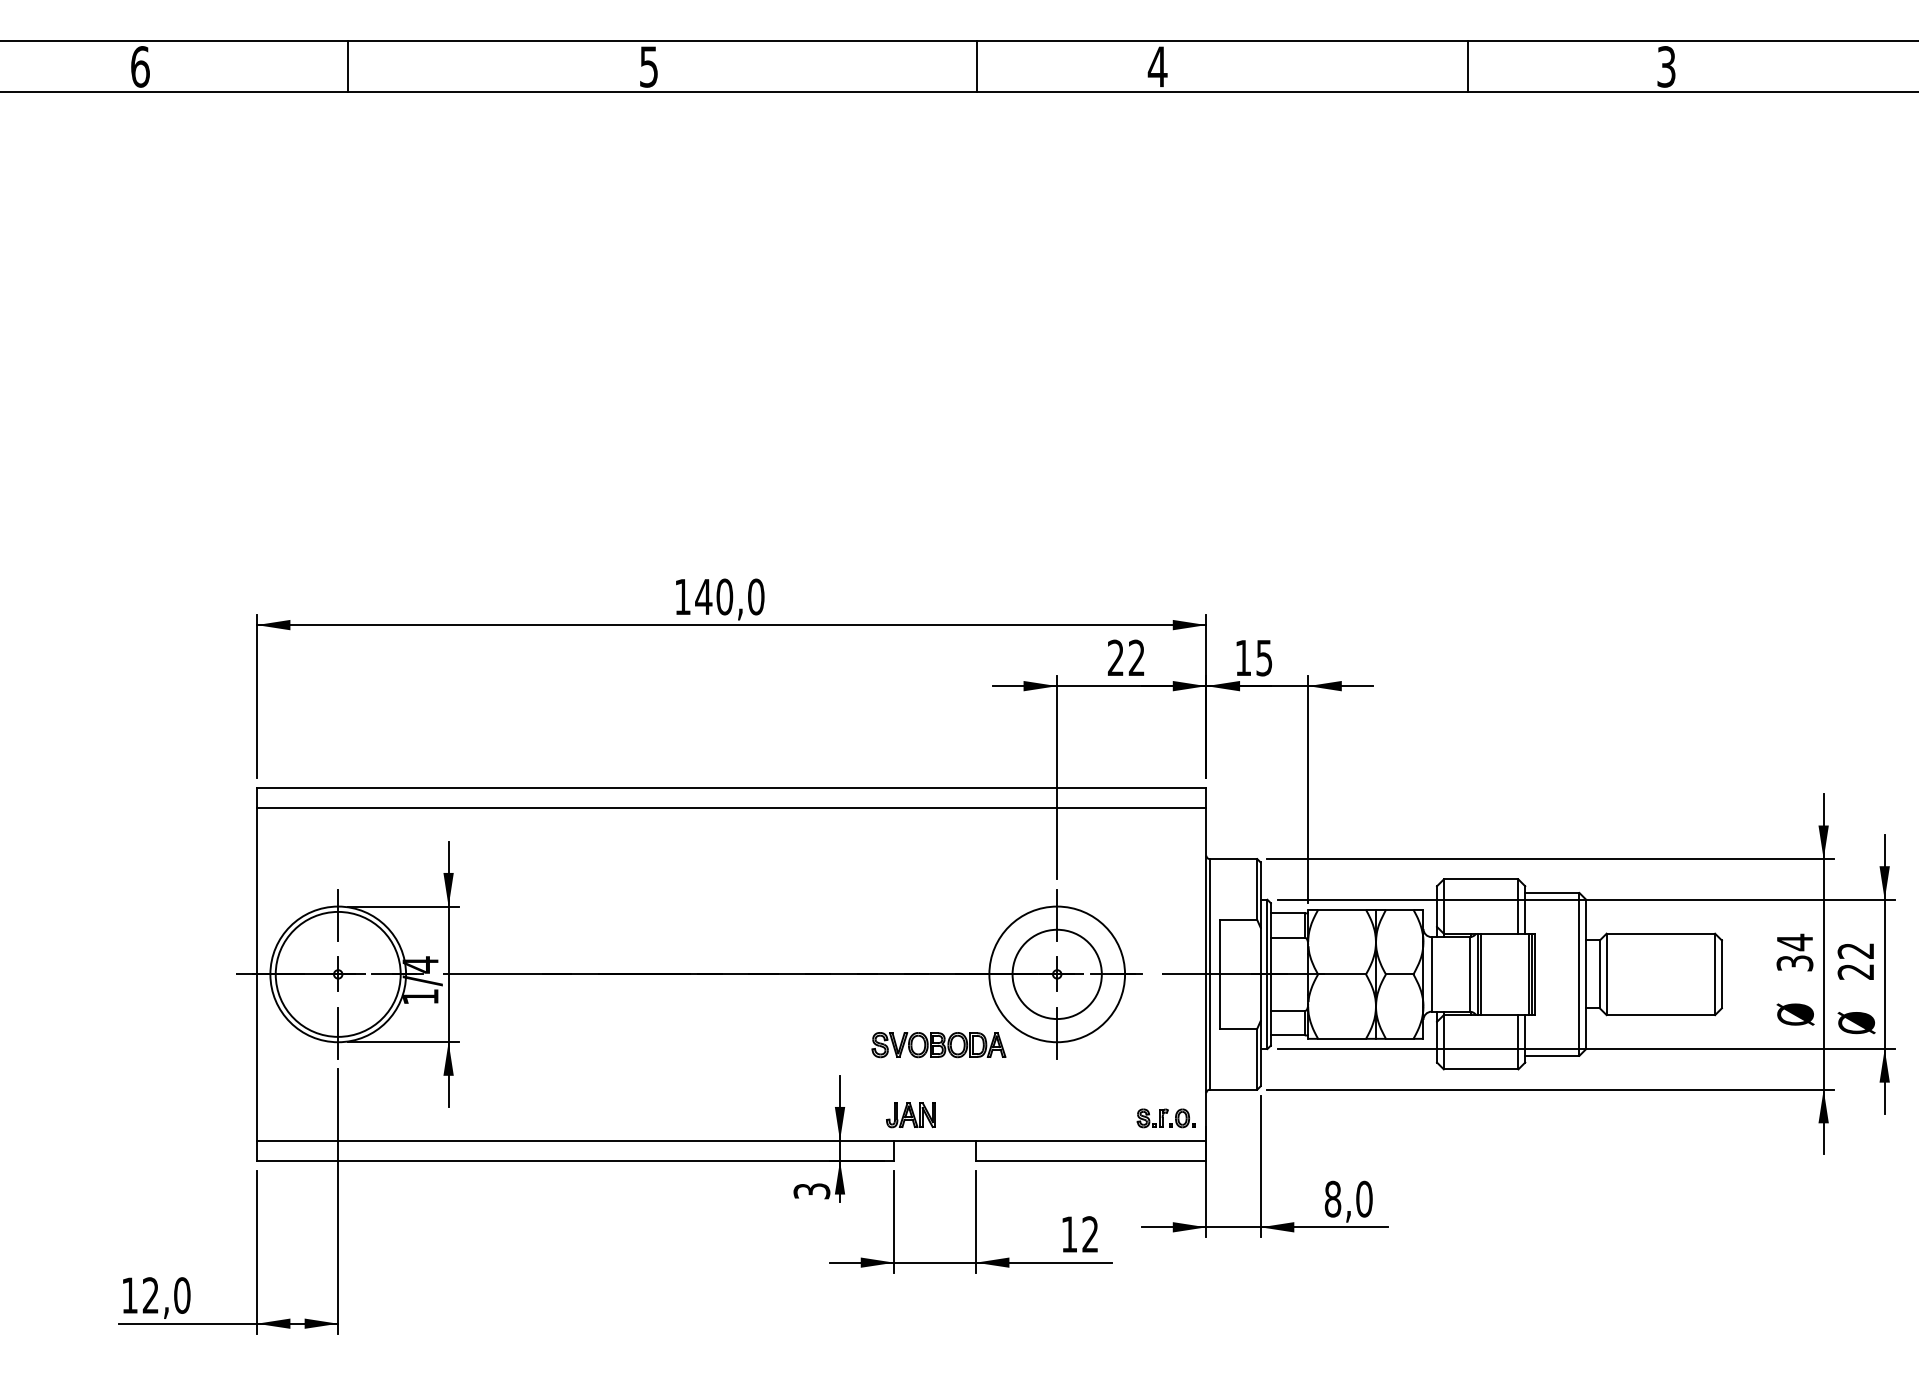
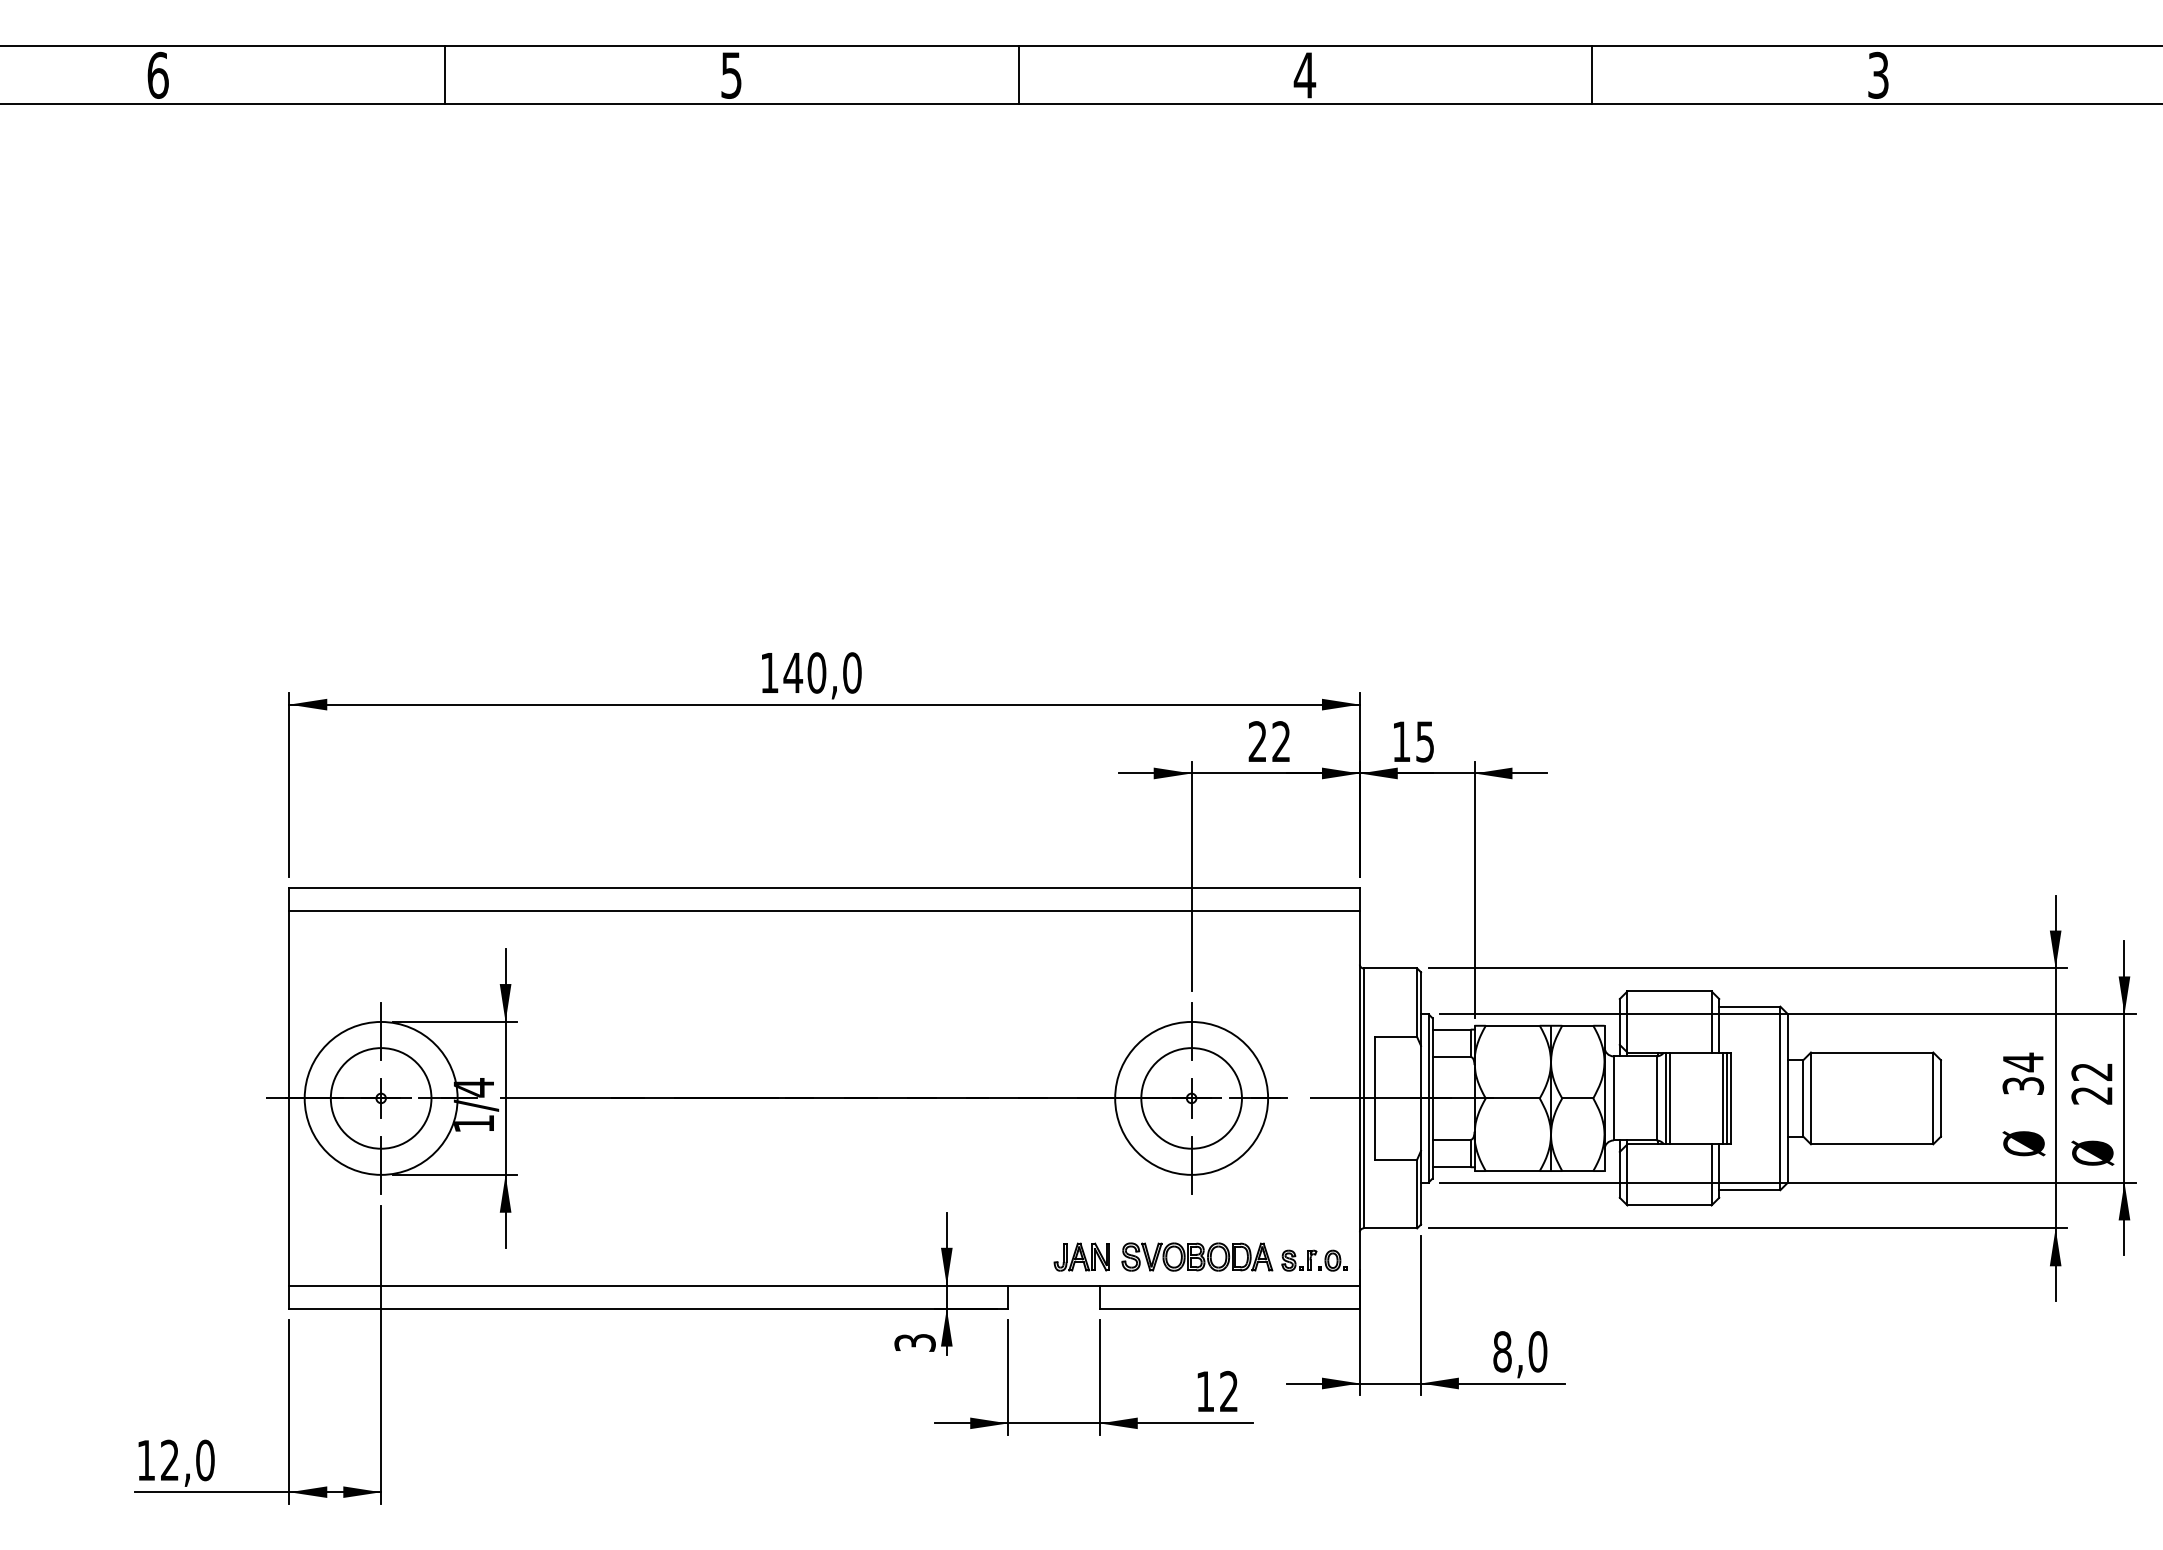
line: (348, 66) -> (445, 74), moved
line: (976, 66) -> (1018, 74), moved
line: (1467, 66) -> (1592, 74), moved
circle: (337, 974) -> (380, 1098), size x0.71
part: (939, 1044) -> (1197, 1256), moved
part: (910, 1114) -> (1081, 1256), moved

